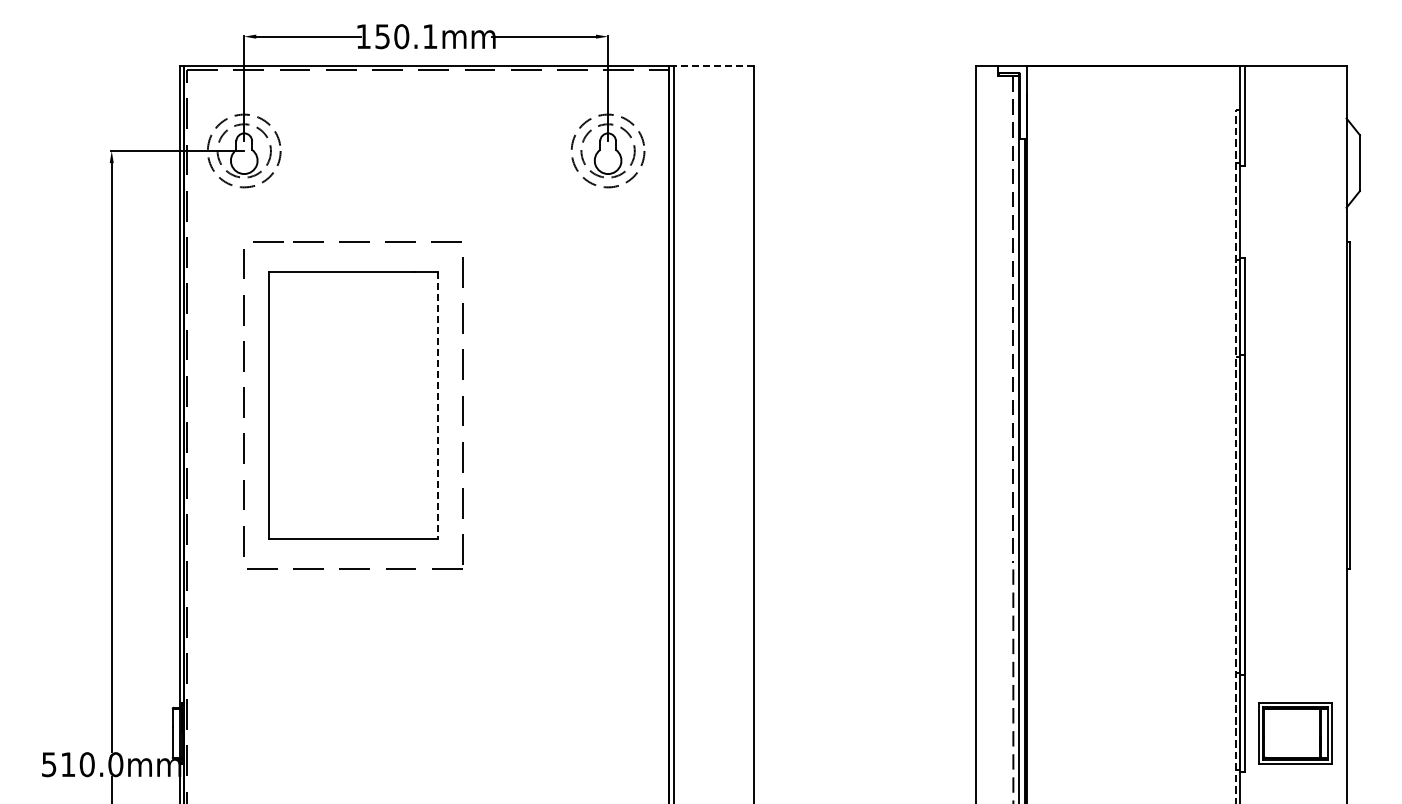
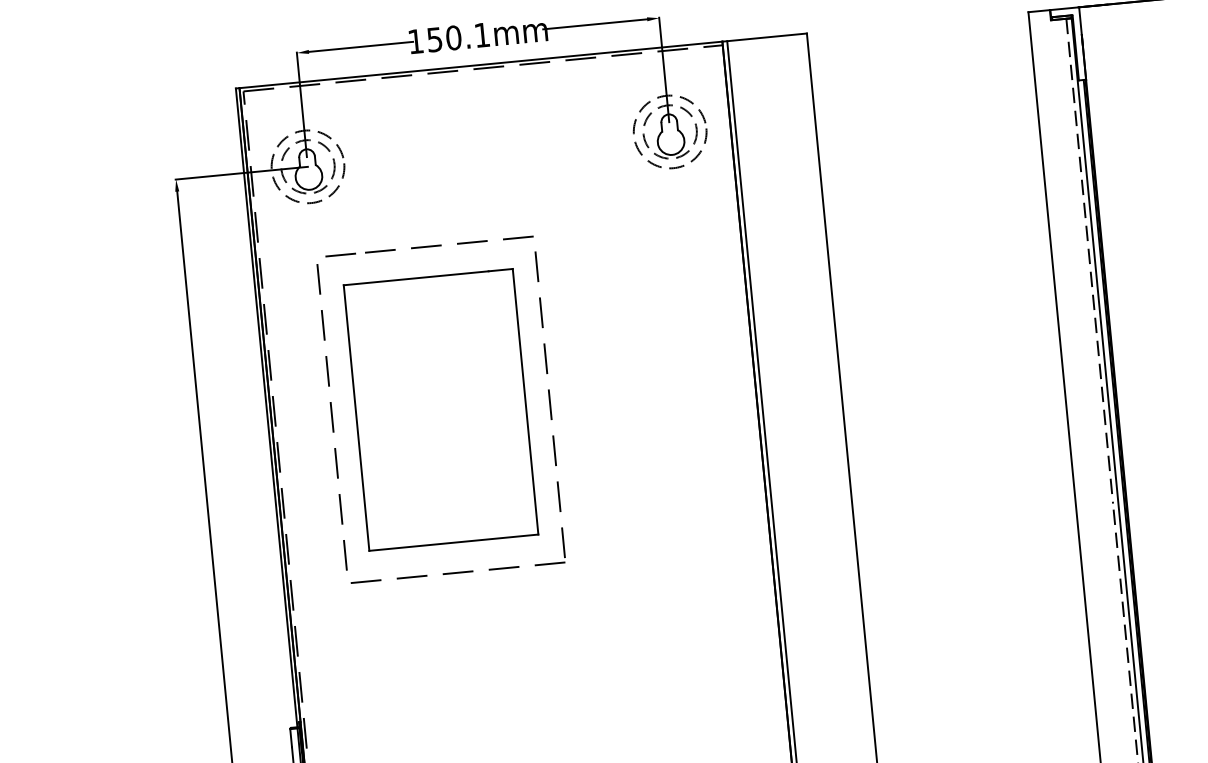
line: (710, 66) -> (764, 38), dashed -> solid
line: (438, 406) -> (525, 402), dashed -> solid

